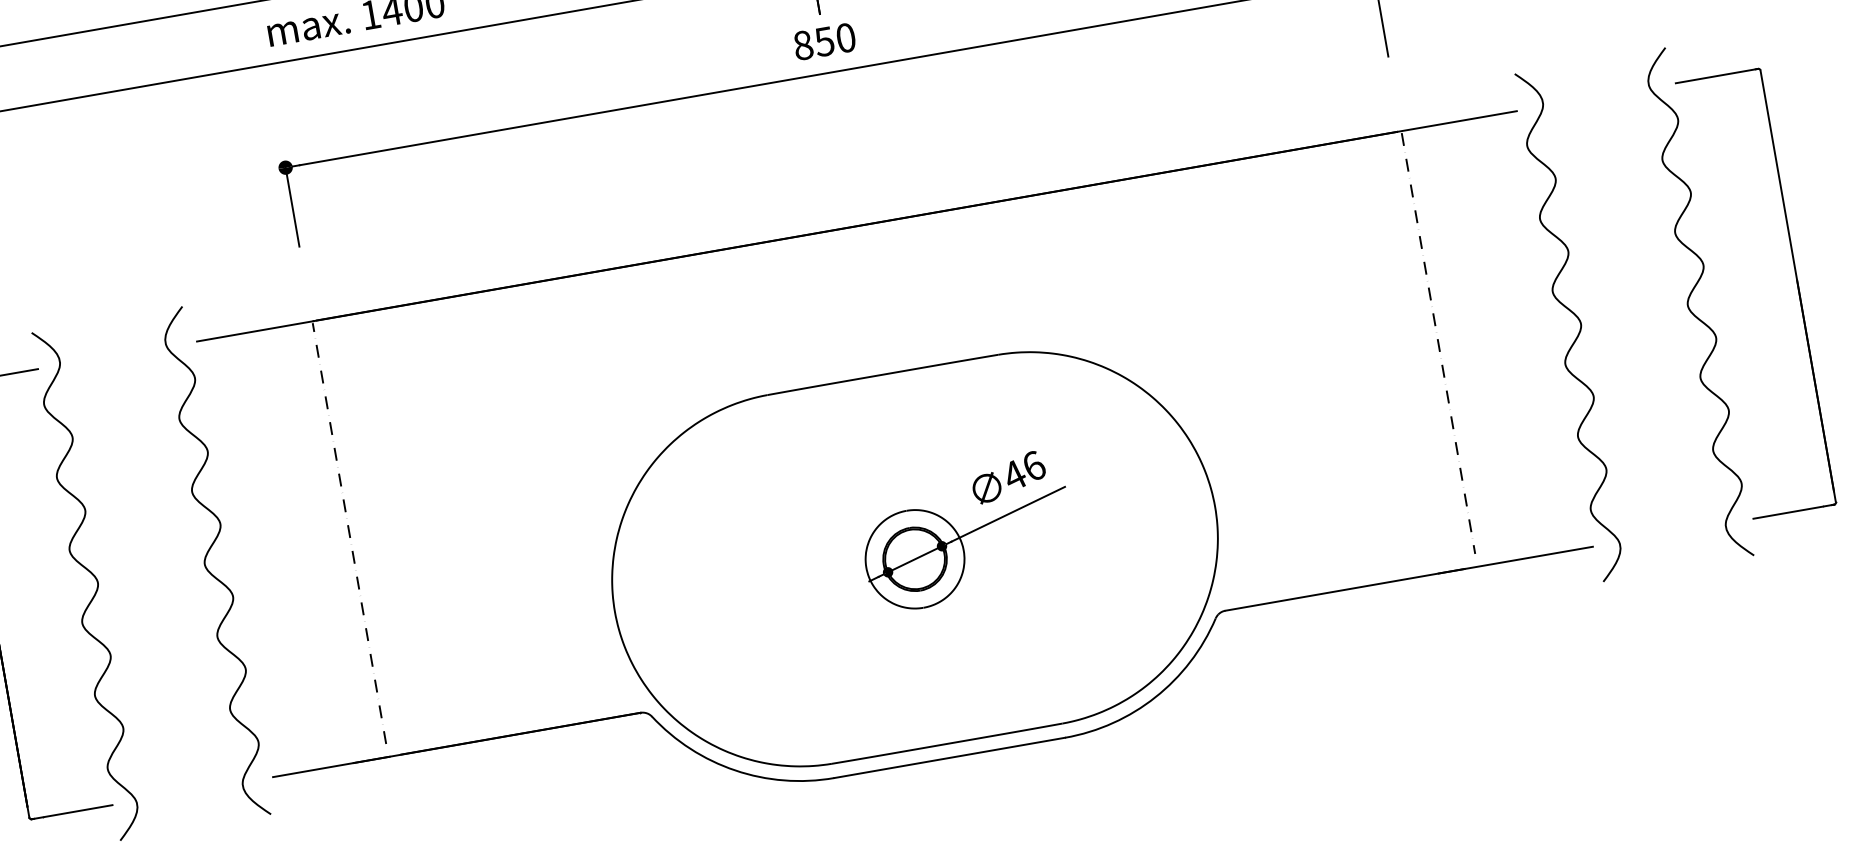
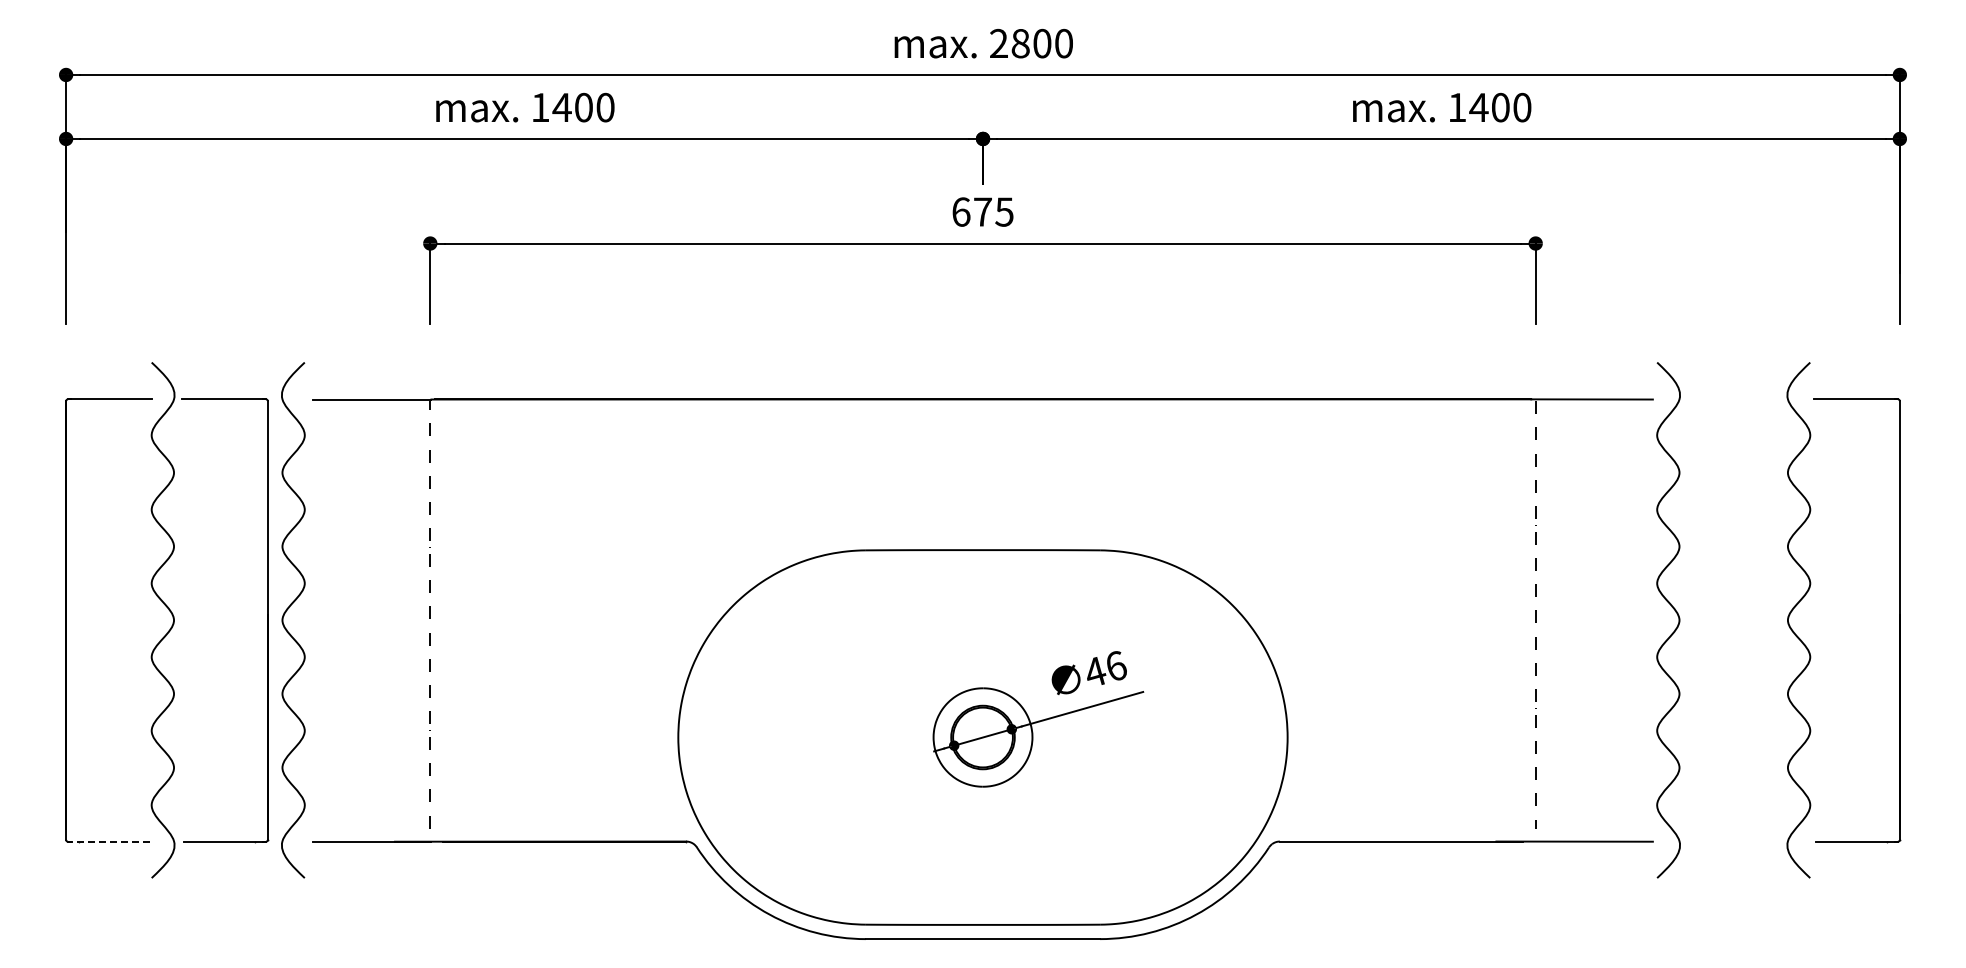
text: (824, 41) -> (982, 211), 850 -> 675
part: (190, 567) -> (267, 620), added
line: (71, 812) -> (108, 841), solid -> dashed

